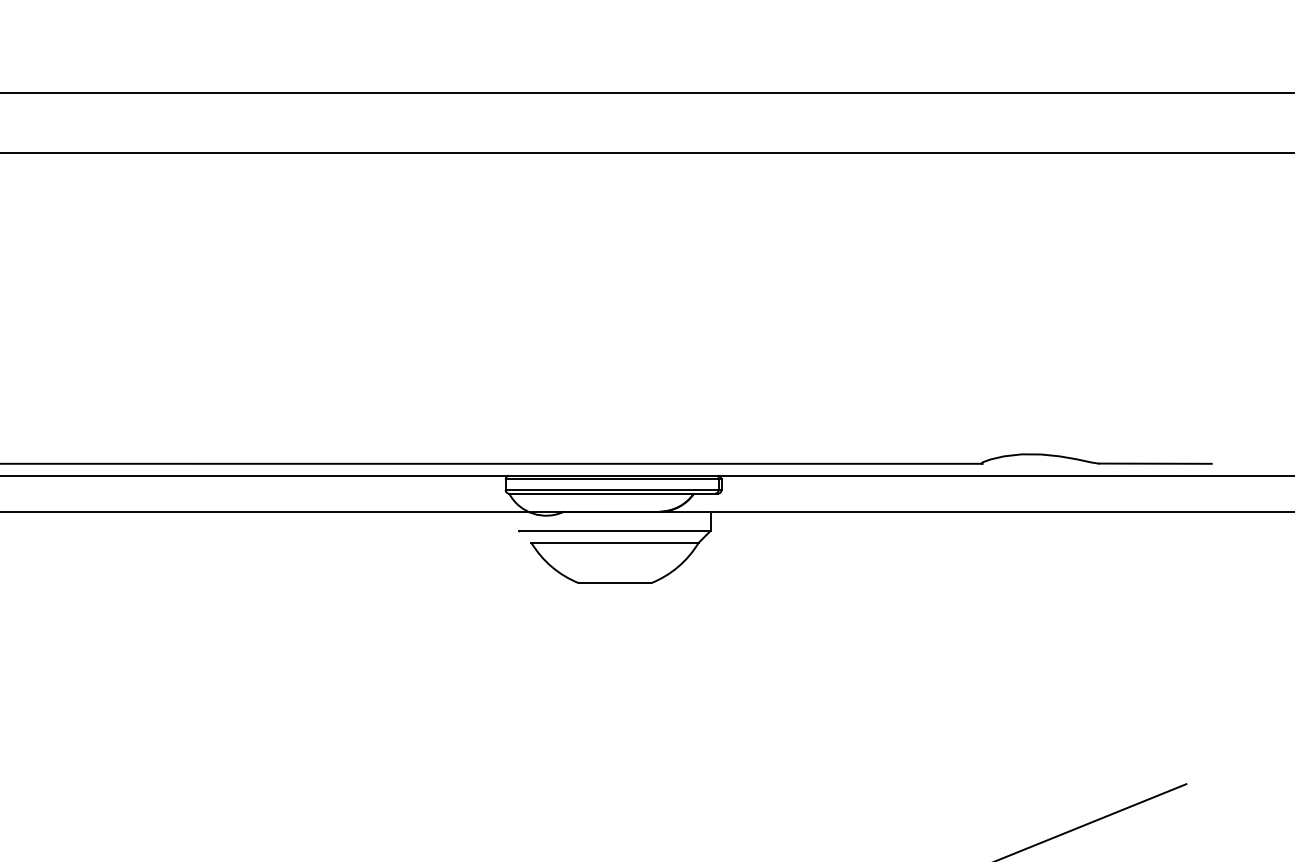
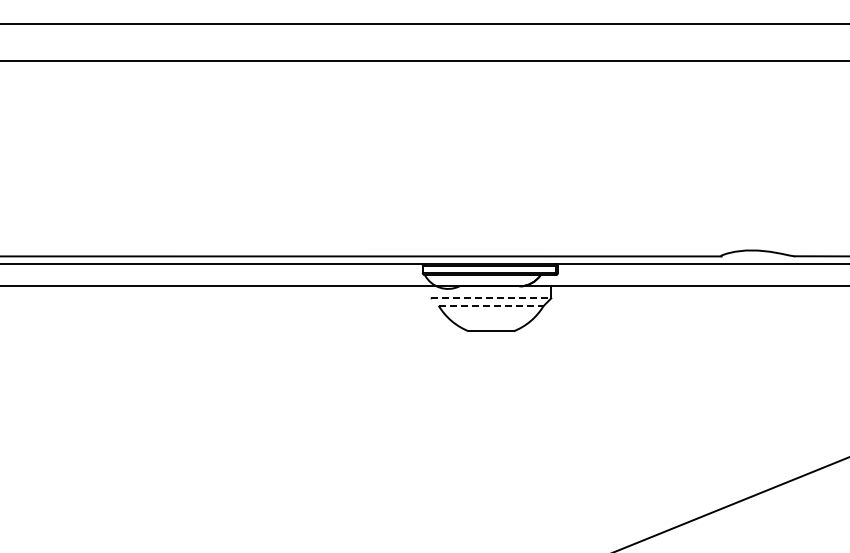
line: (615, 530) -> (491, 298), solid -> dashed
line: (615, 542) -> (491, 305), solid -> dashed

